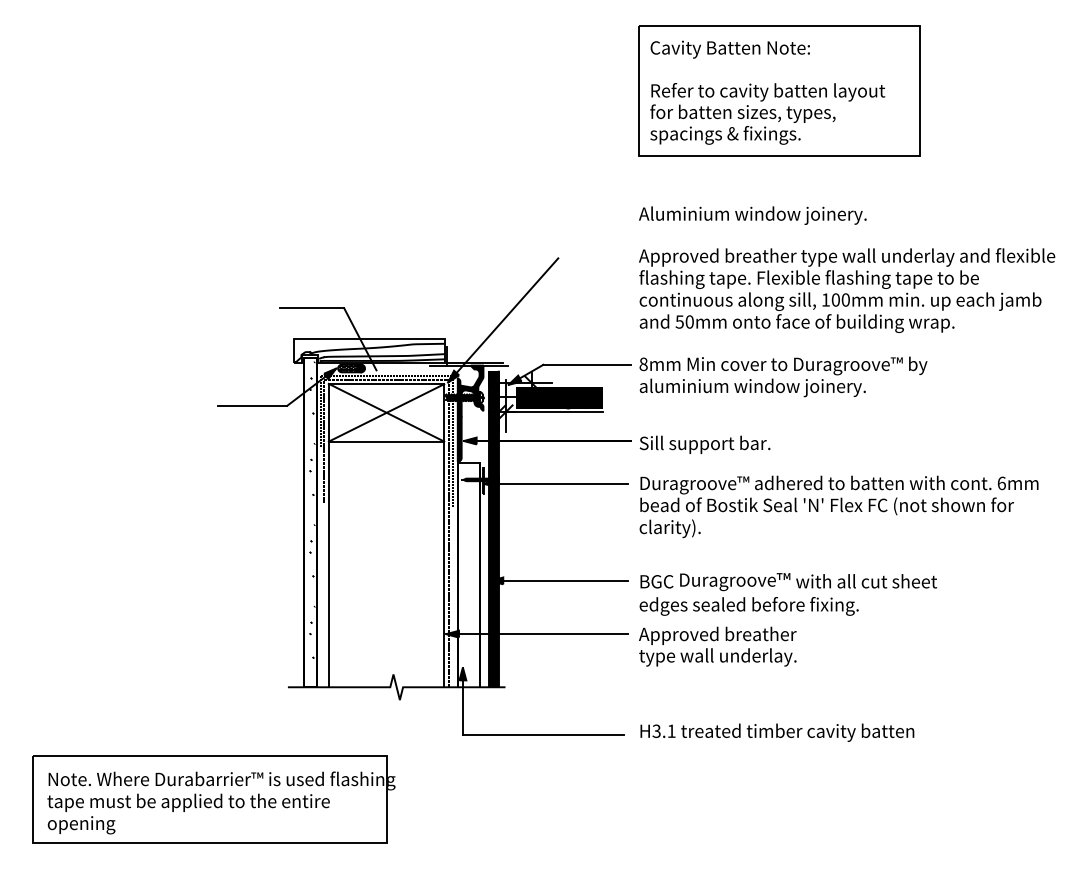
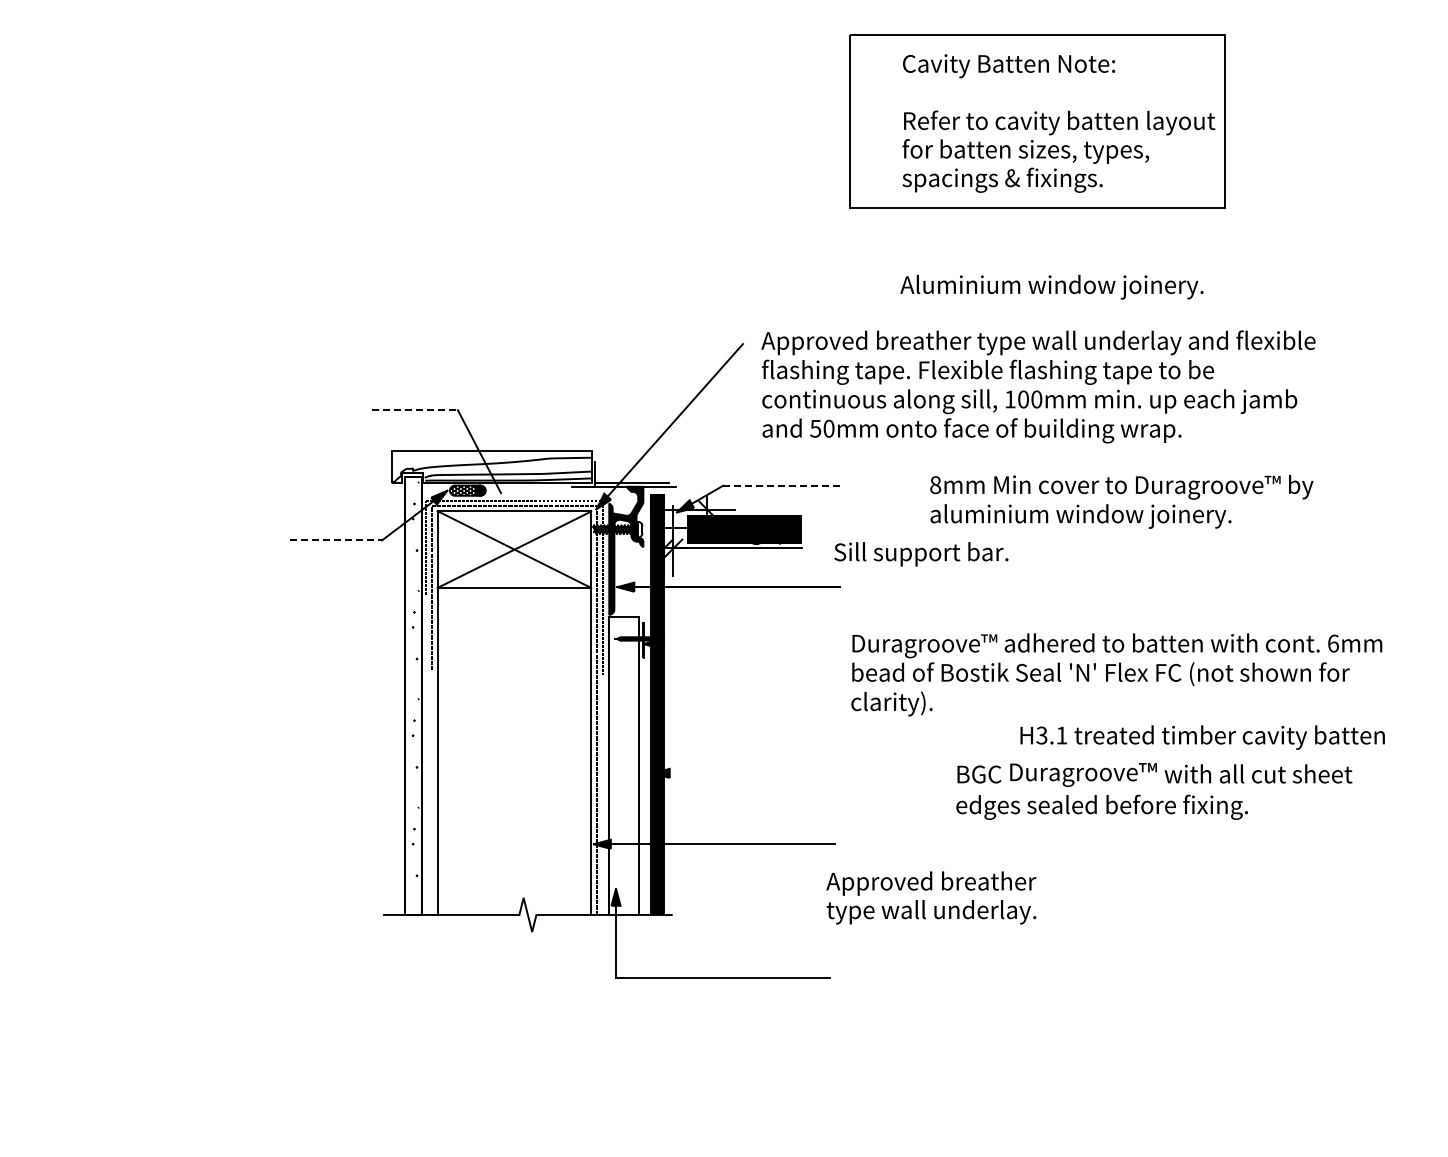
text: (767, 92) -> (1058, 123), moved
text: (752, 215) -> (1051, 286), moved
text: (847, 290) -> (1038, 386), moved
line: (311, 308) -> (414, 410), solid -> dashed
line: (587, 364) -> (781, 485), solid -> dashed
text: (783, 376) -> (1121, 501), moved
line: (252, 405) -> (336, 540), solid -> dashed
text: (705, 445) -> (921, 554), moved
line: (555, 484) -> (739, 644), removed
line: (558, 580) -> (743, 773), removed
text: (788, 594) -> (1154, 791), moved
text: (717, 646) -> (931, 897), moved
text: (777, 732) -> (1202, 737), moved
part: (213, 798) -> (284, 1063), removed

